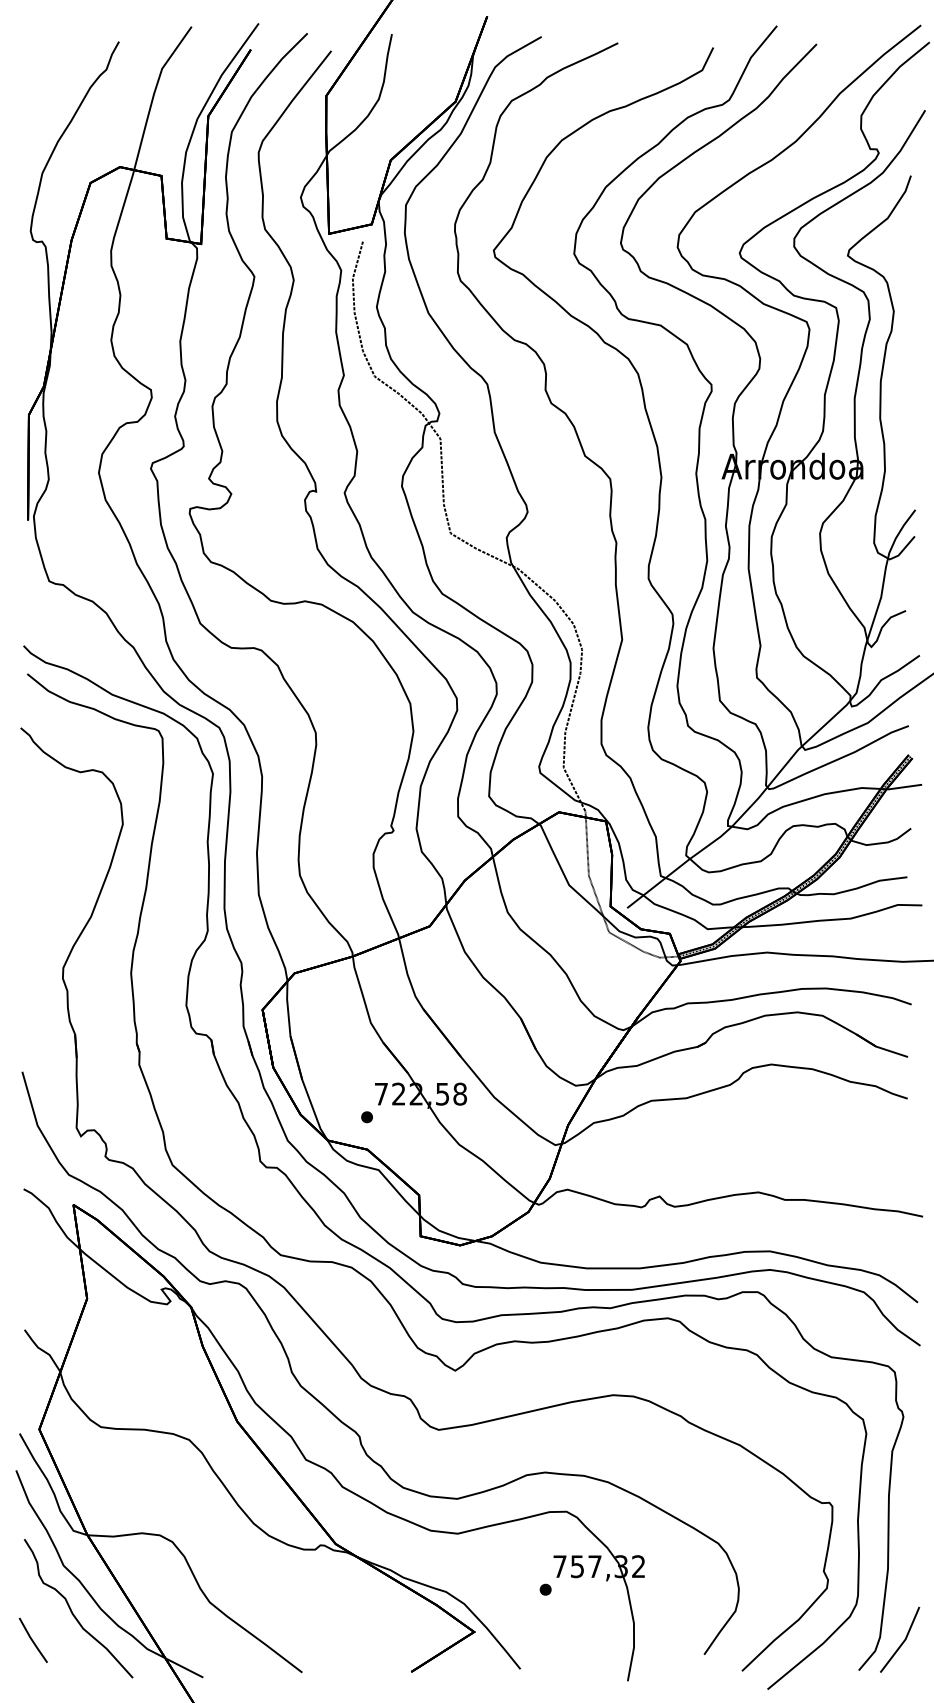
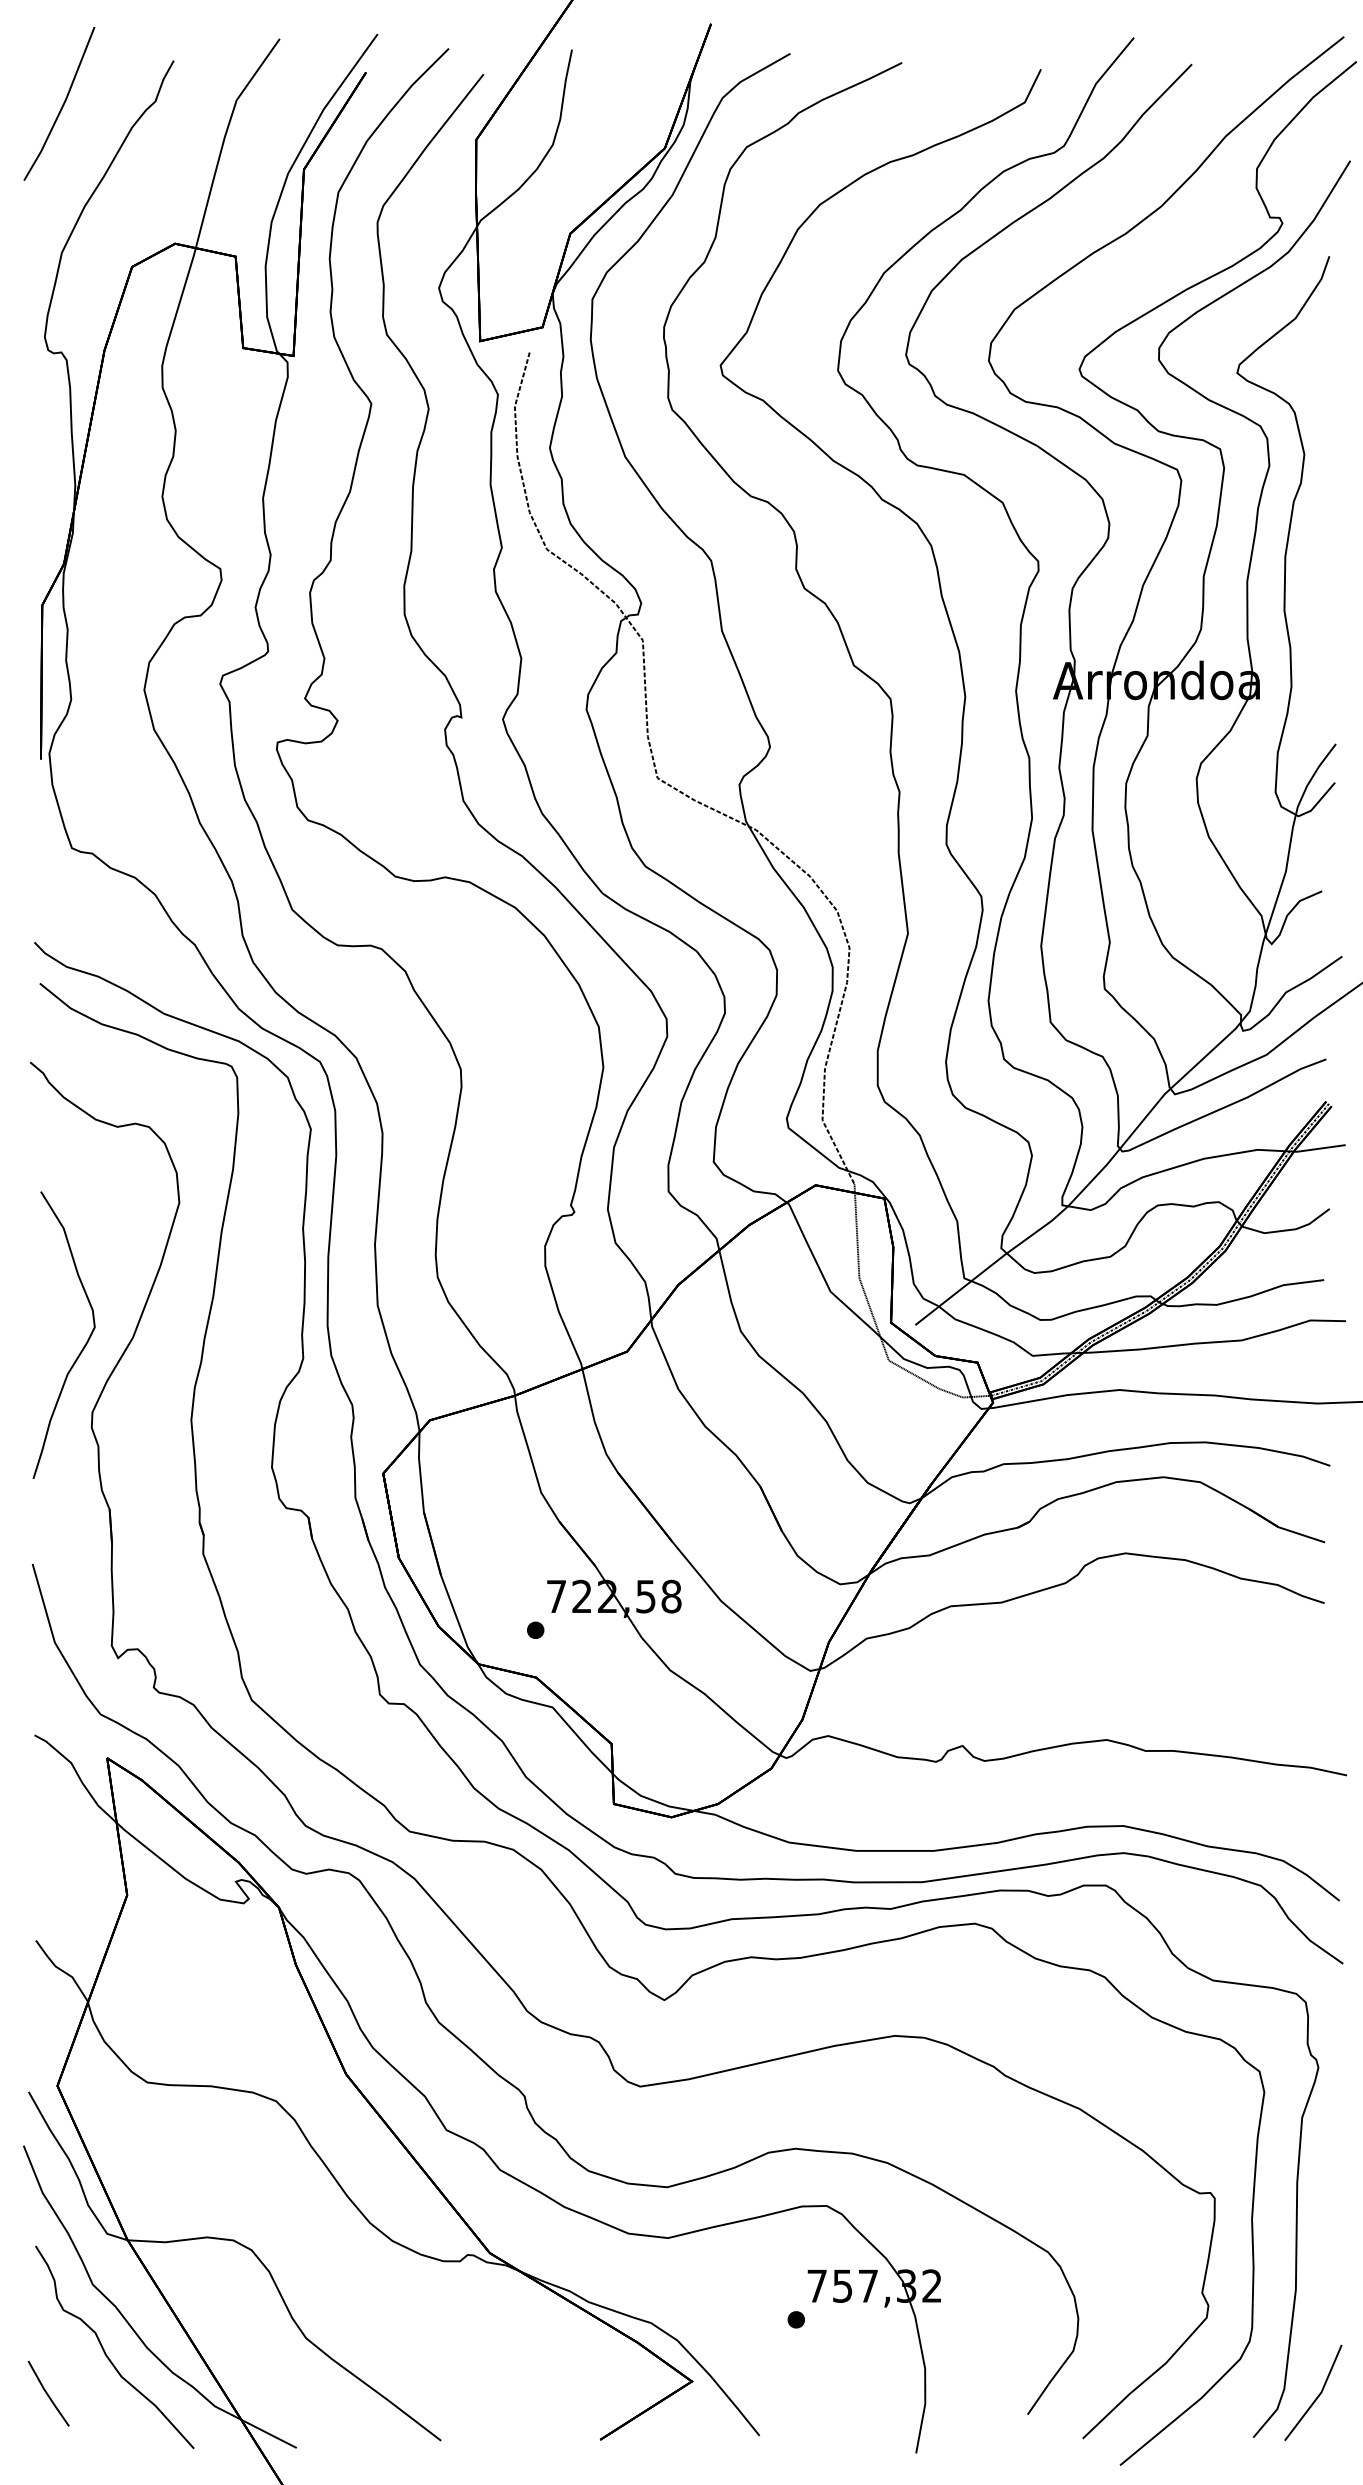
line: (42, 71) -> (62, 104), added
curve: (57, 921) -> (83, 1344), added

